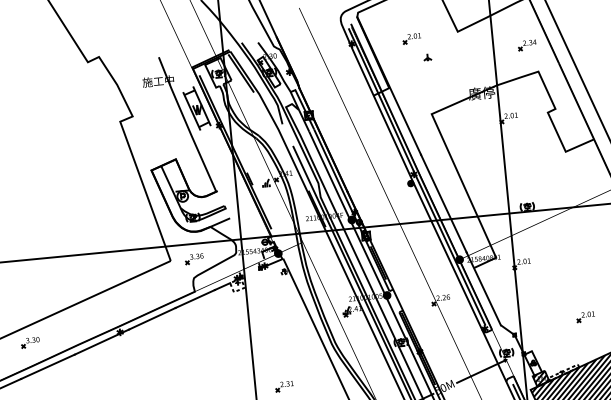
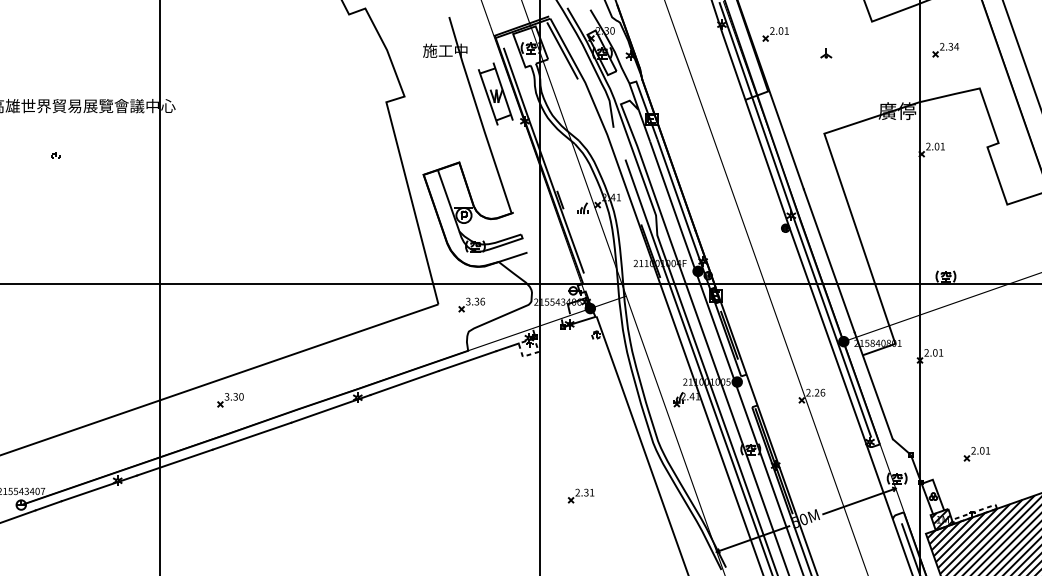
part: (411, 38) -> (775, 34), moved
part: (527, 45) -> (945, 50), moved
part: (585, 317) -> (976, 454), moved

